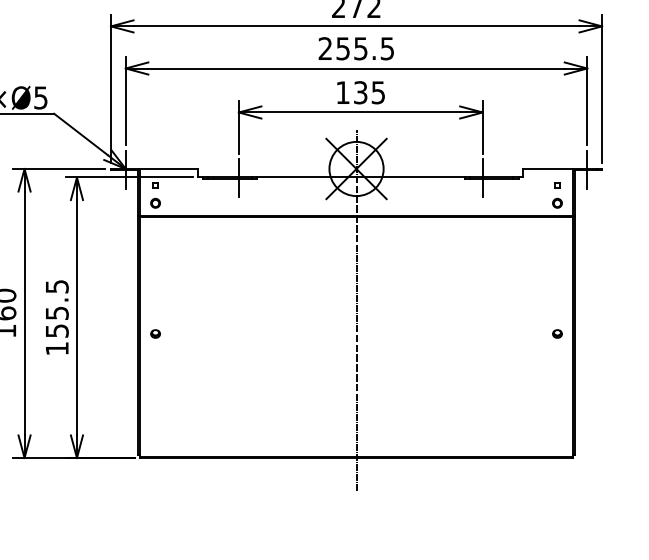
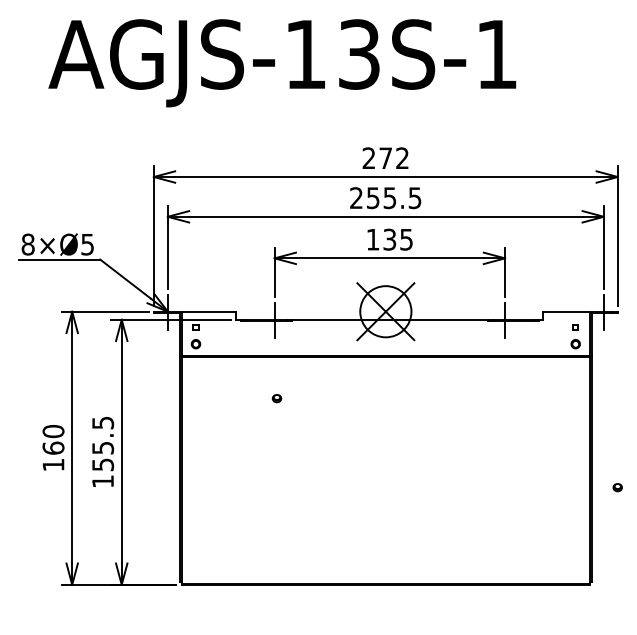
line: (356, 309) -> (385, 444), removed
part: (155, 333) -> (276, 398), moved
part: (557, 333) -> (617, 487), moved

